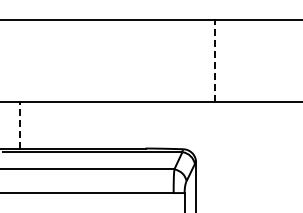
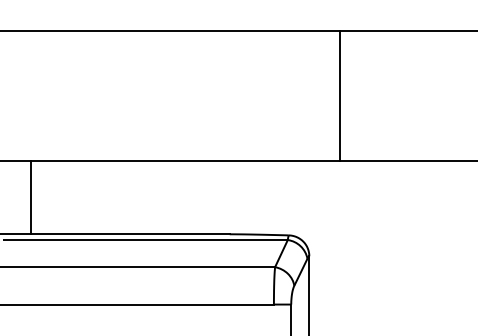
line: (215, 60) -> (339, 95), dashed -> solid
line: (19, 124) -> (30, 196), dashed -> solid

